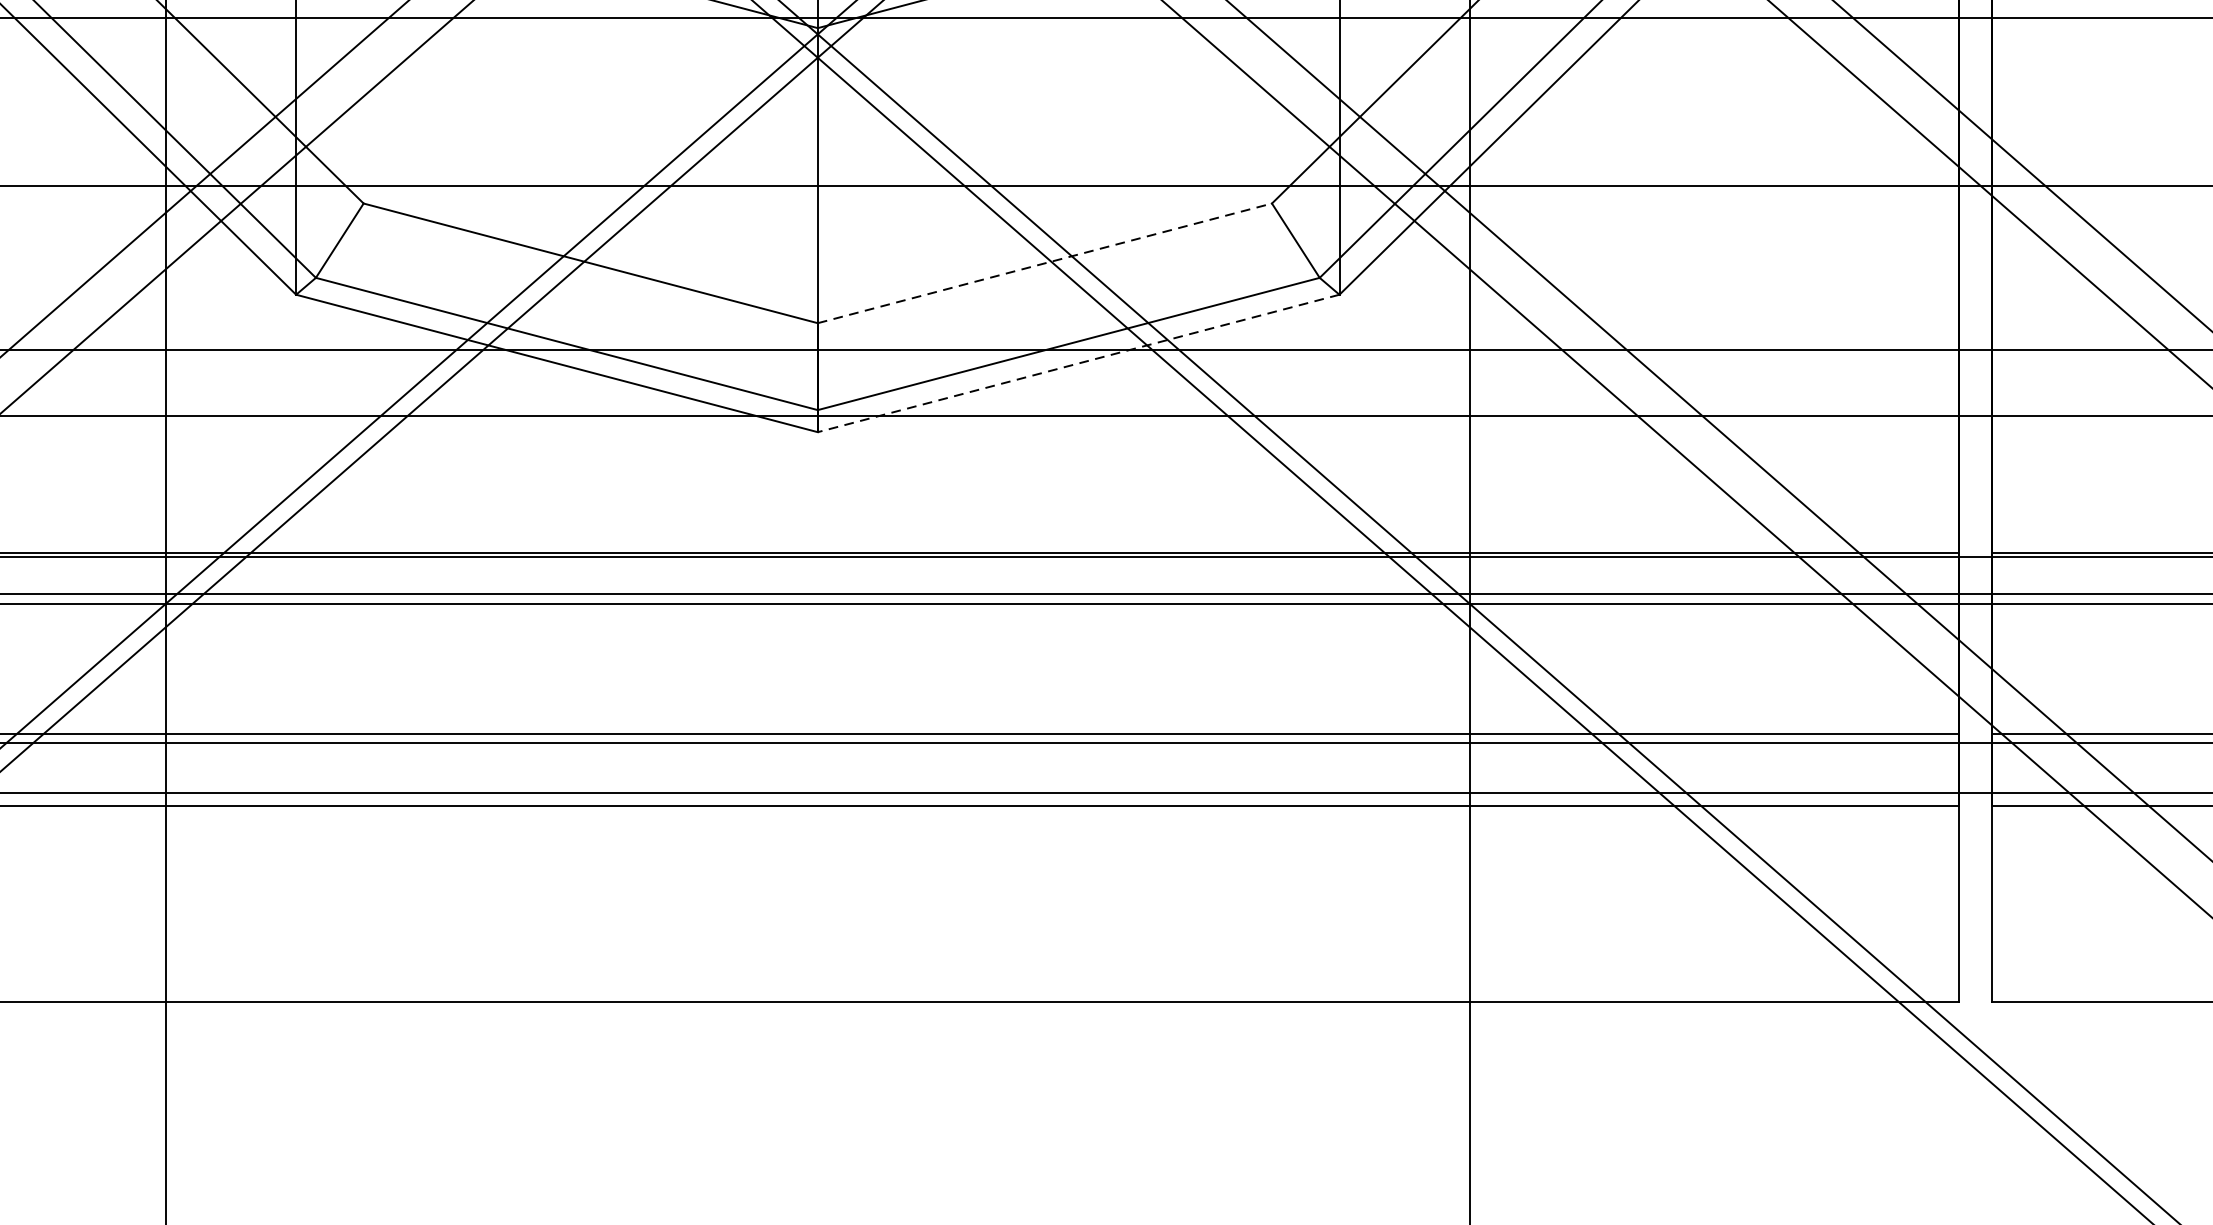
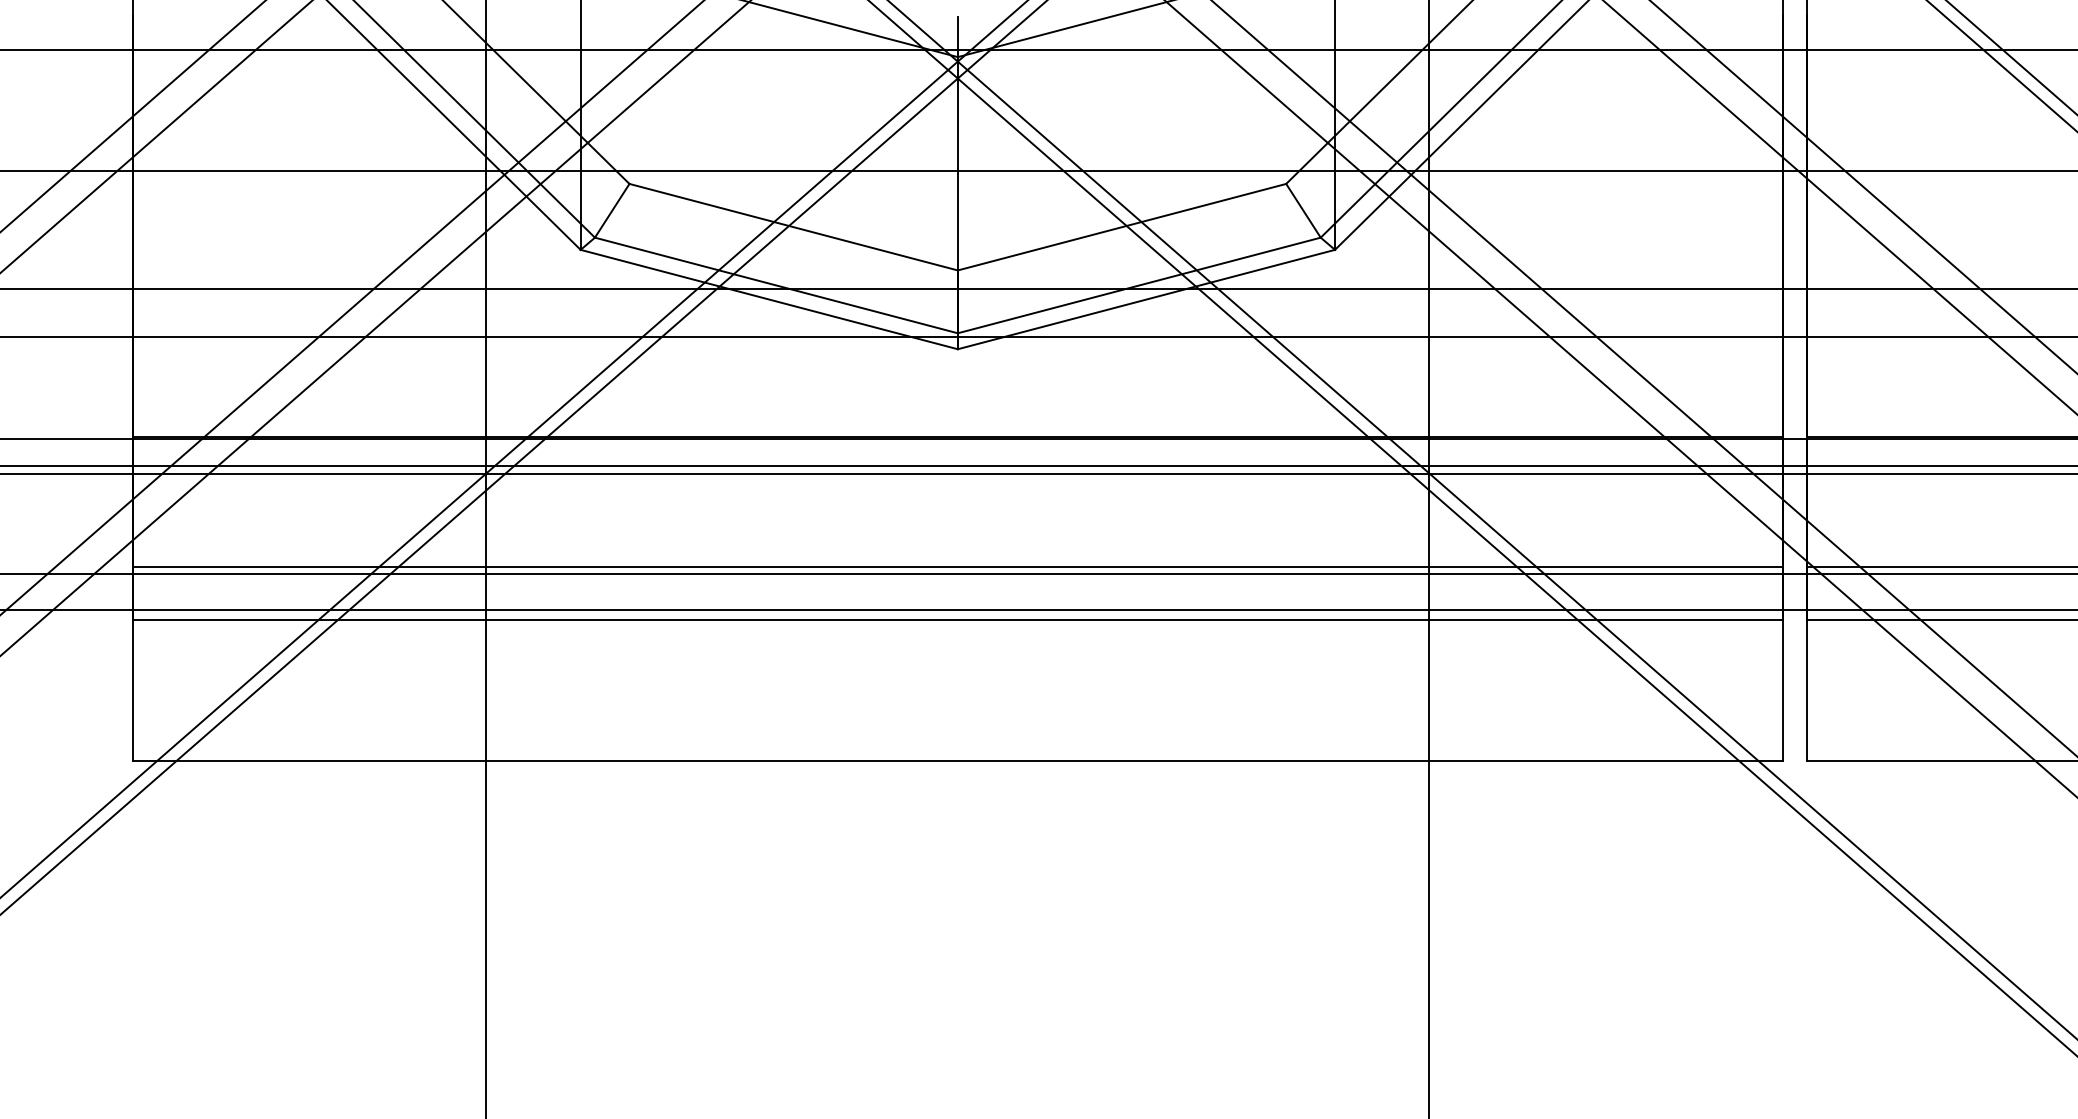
line: (1045, 263) -> (1122, 227), dashed -> solid
line: (1077, 363) -> (1145, 299), dashed -> solid

